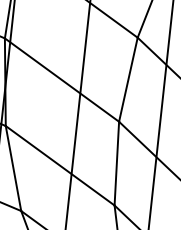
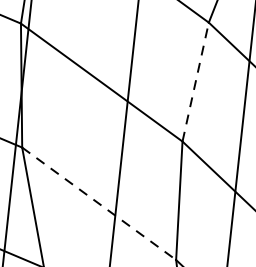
line: (128, 79) -> (195, 81), solid -> dashed
line: (60, 166) -> (99, 204), solid -> dashed

